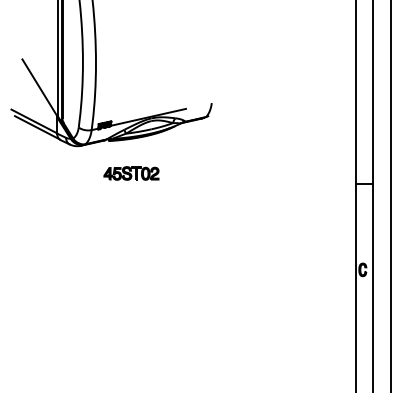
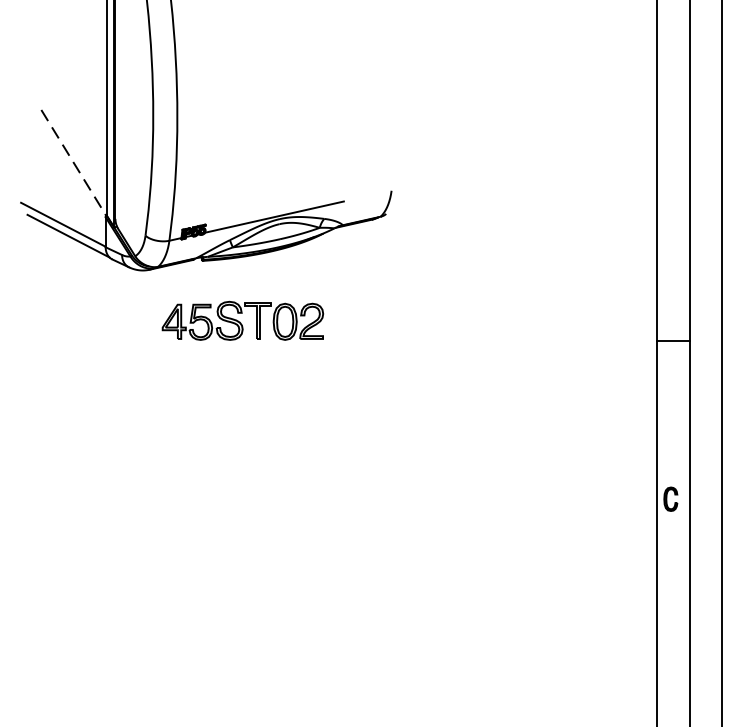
line: (40, 88) -> (74, 163), solid -> dashed
part: (131, 173) -> (243, 320), size x1.6

